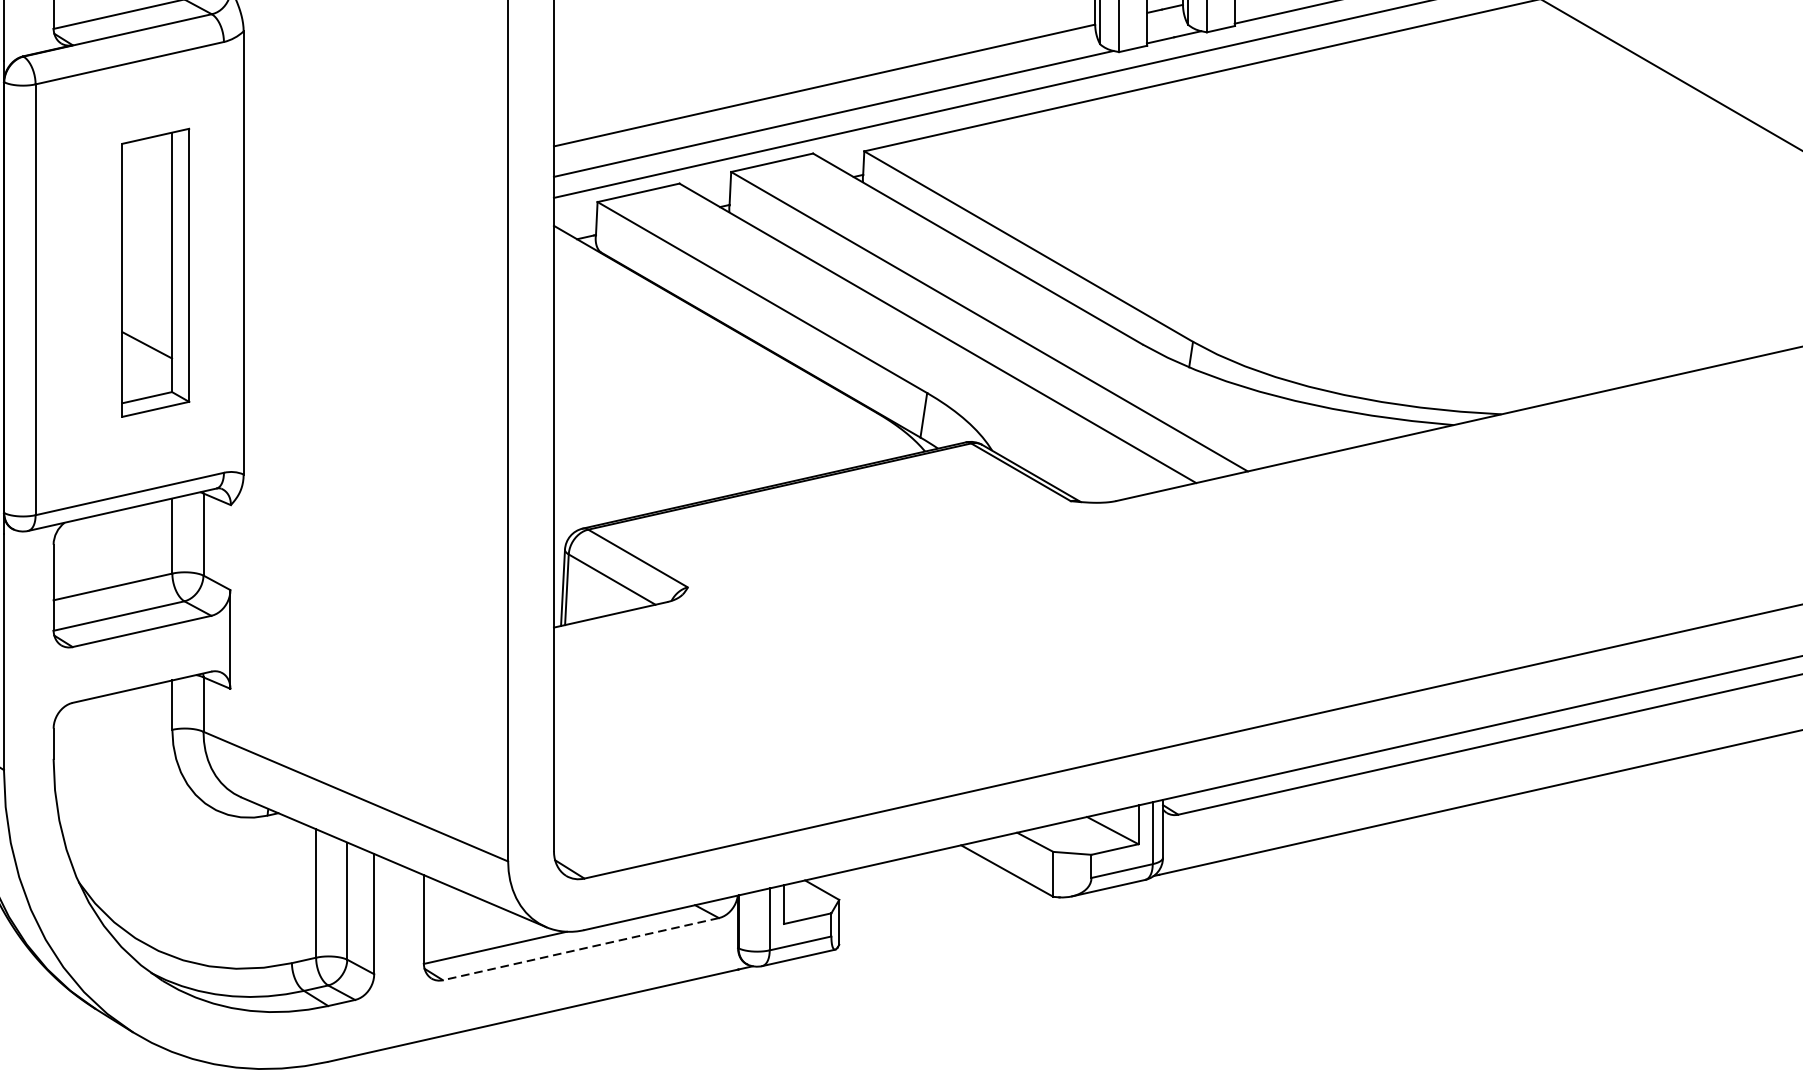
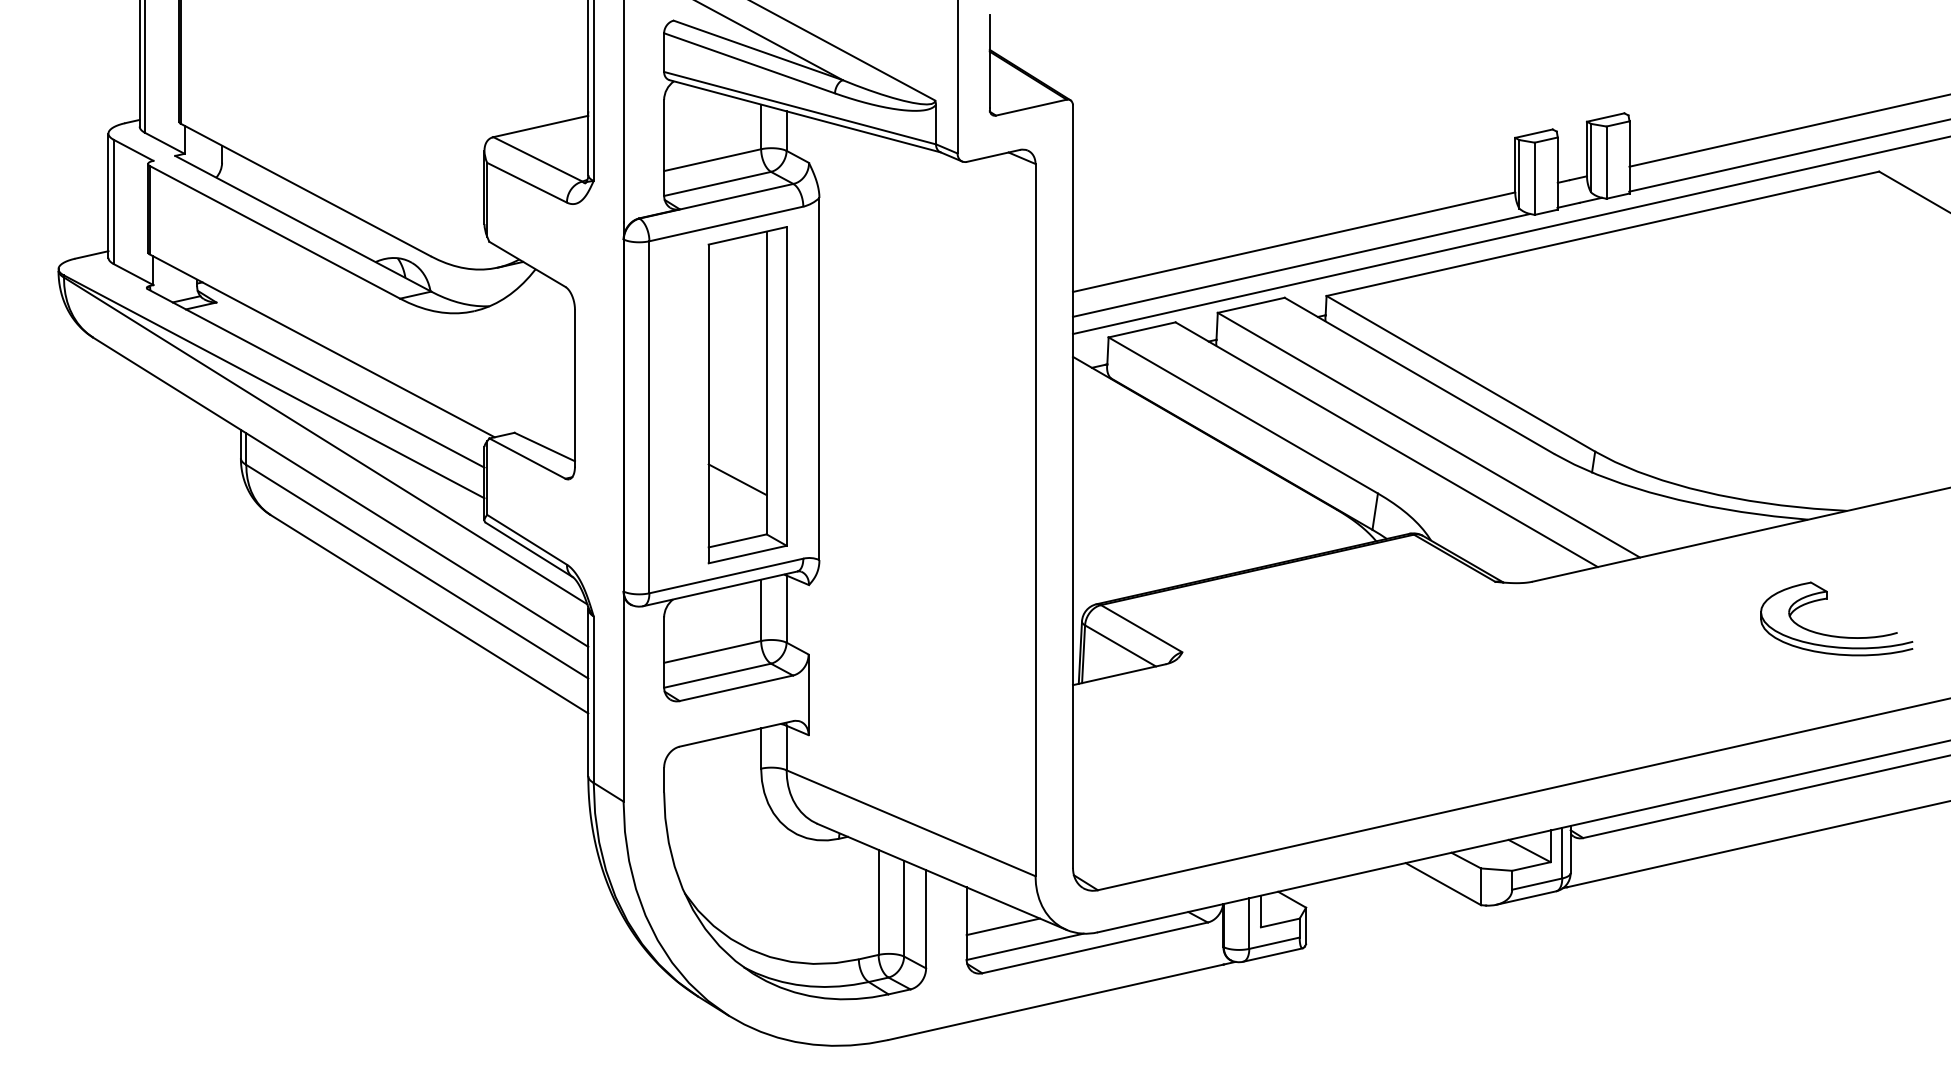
part: (155, 273) -> (747, 395), size x1.43
part: (1488, 566) -> (1836, 635), added
line: (467, 922) -> (1002, 926), added
line: (581, 948) -> (1095, 947), dashed -> solid

